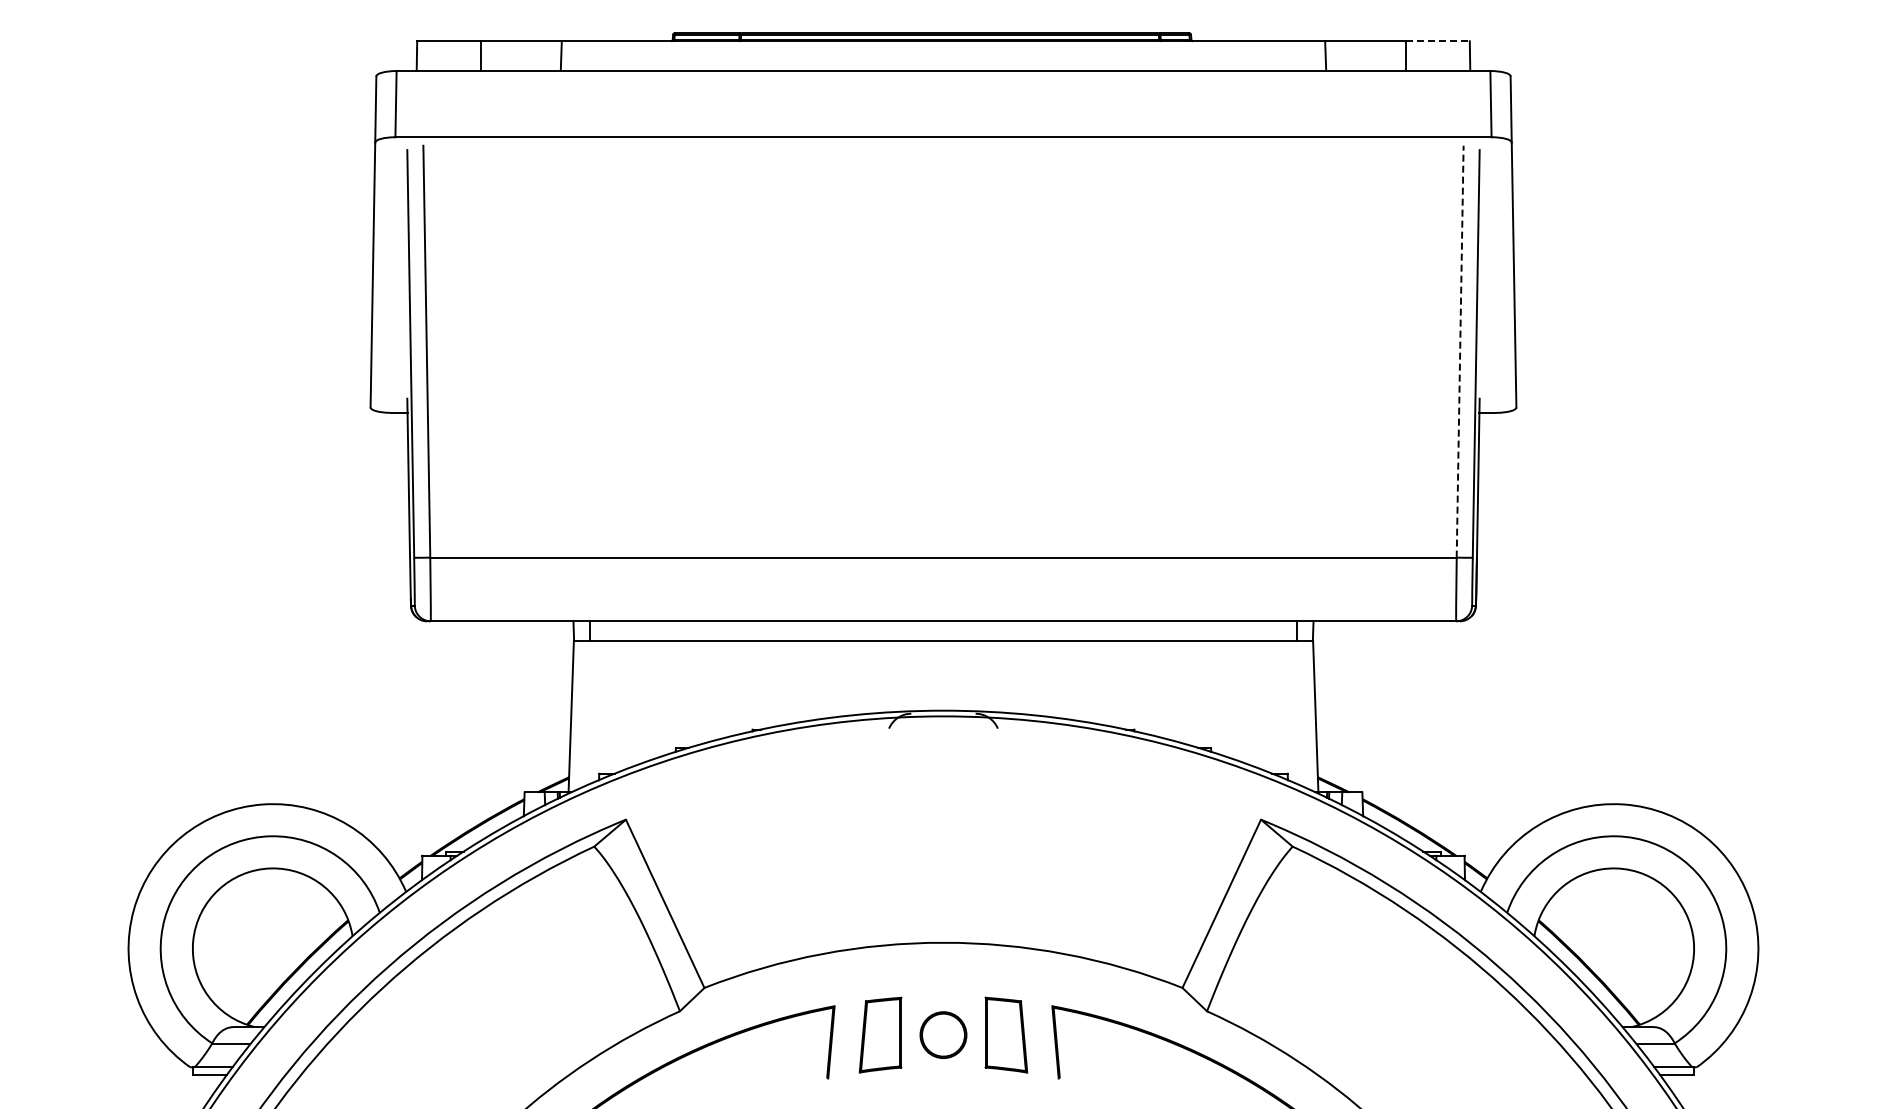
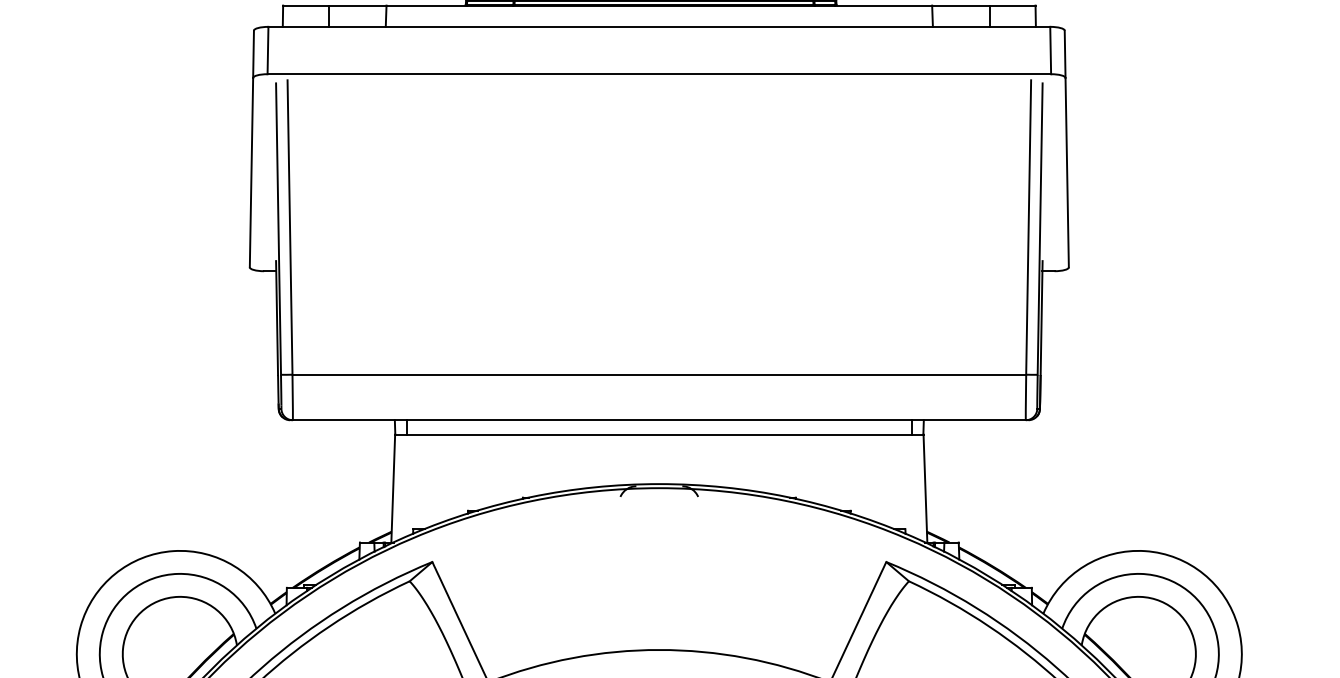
line: (1438, 41) -> (1013, 5), dashed -> solid
line: (1460, 351) -> (1028, 227), dashed -> solid

